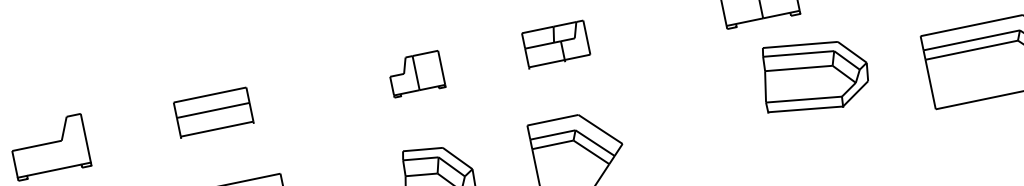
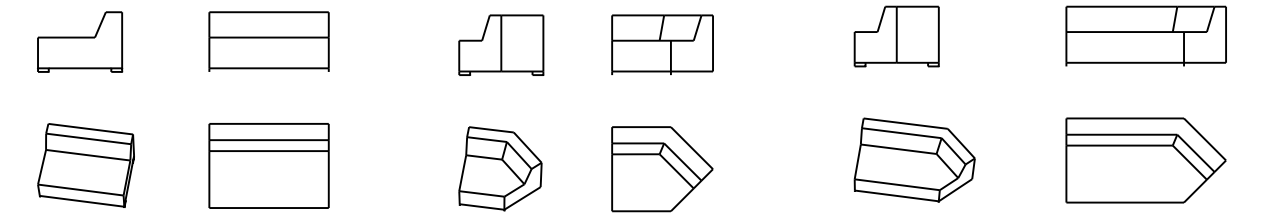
part: (556, 44) -> (662, 44), size x1.43
part: (416, 73) -> (501, 44), size x1.43
part: (814, 74) -> (914, 159), moved
part: (213, 112) -> (268, 41), size x1.43

